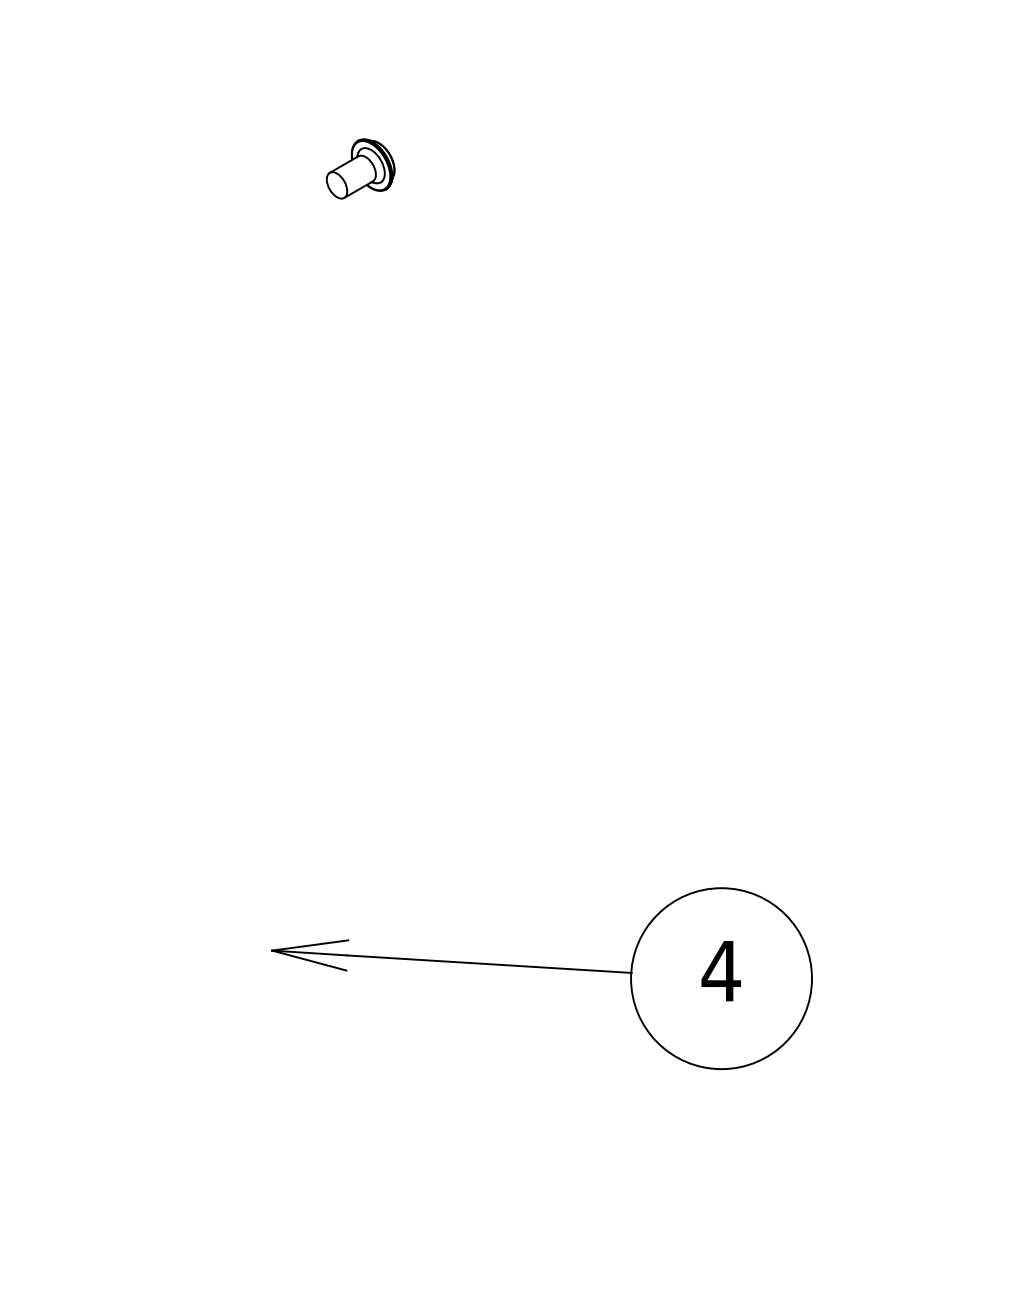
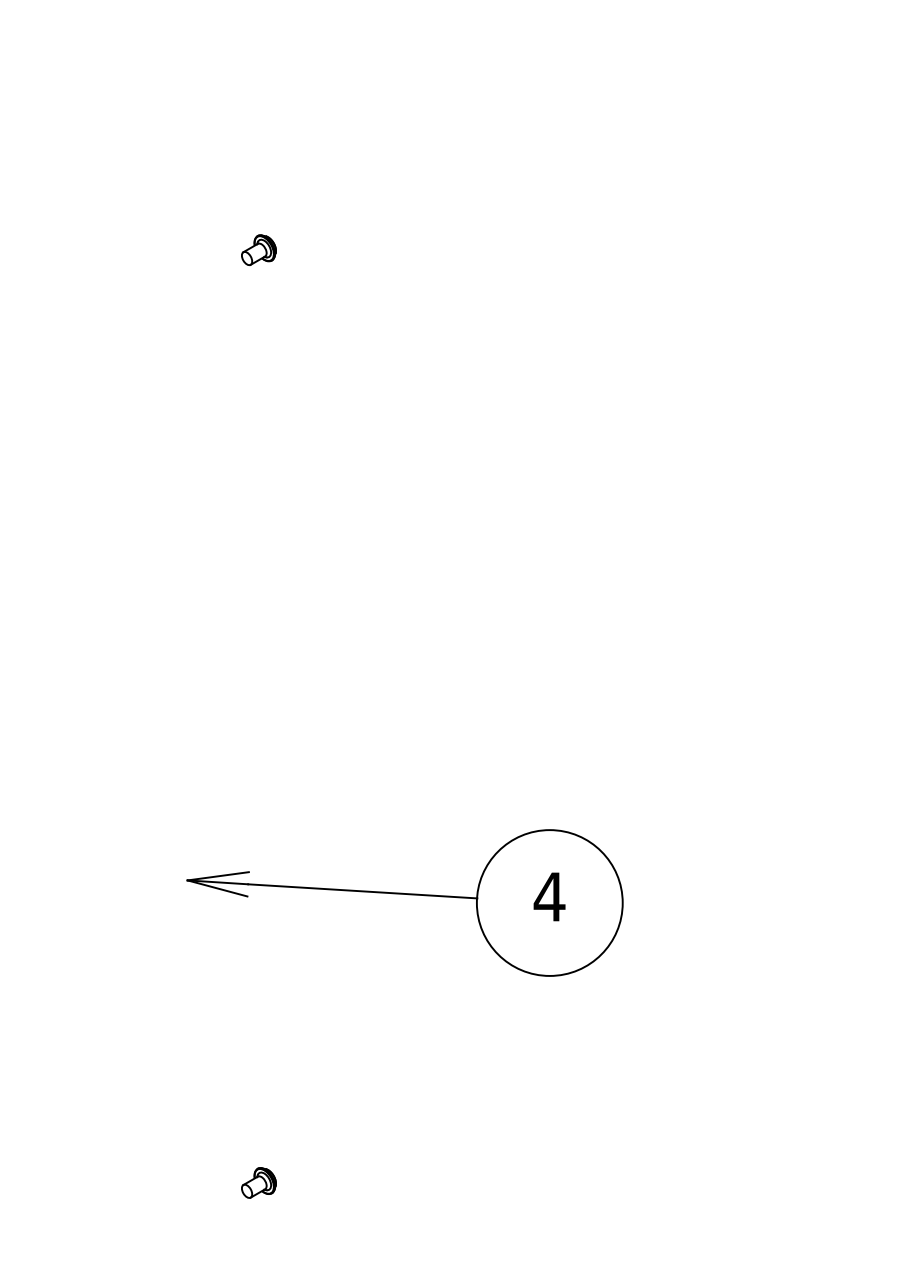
part: (360, 167) -> (258, 249), size x0.62

